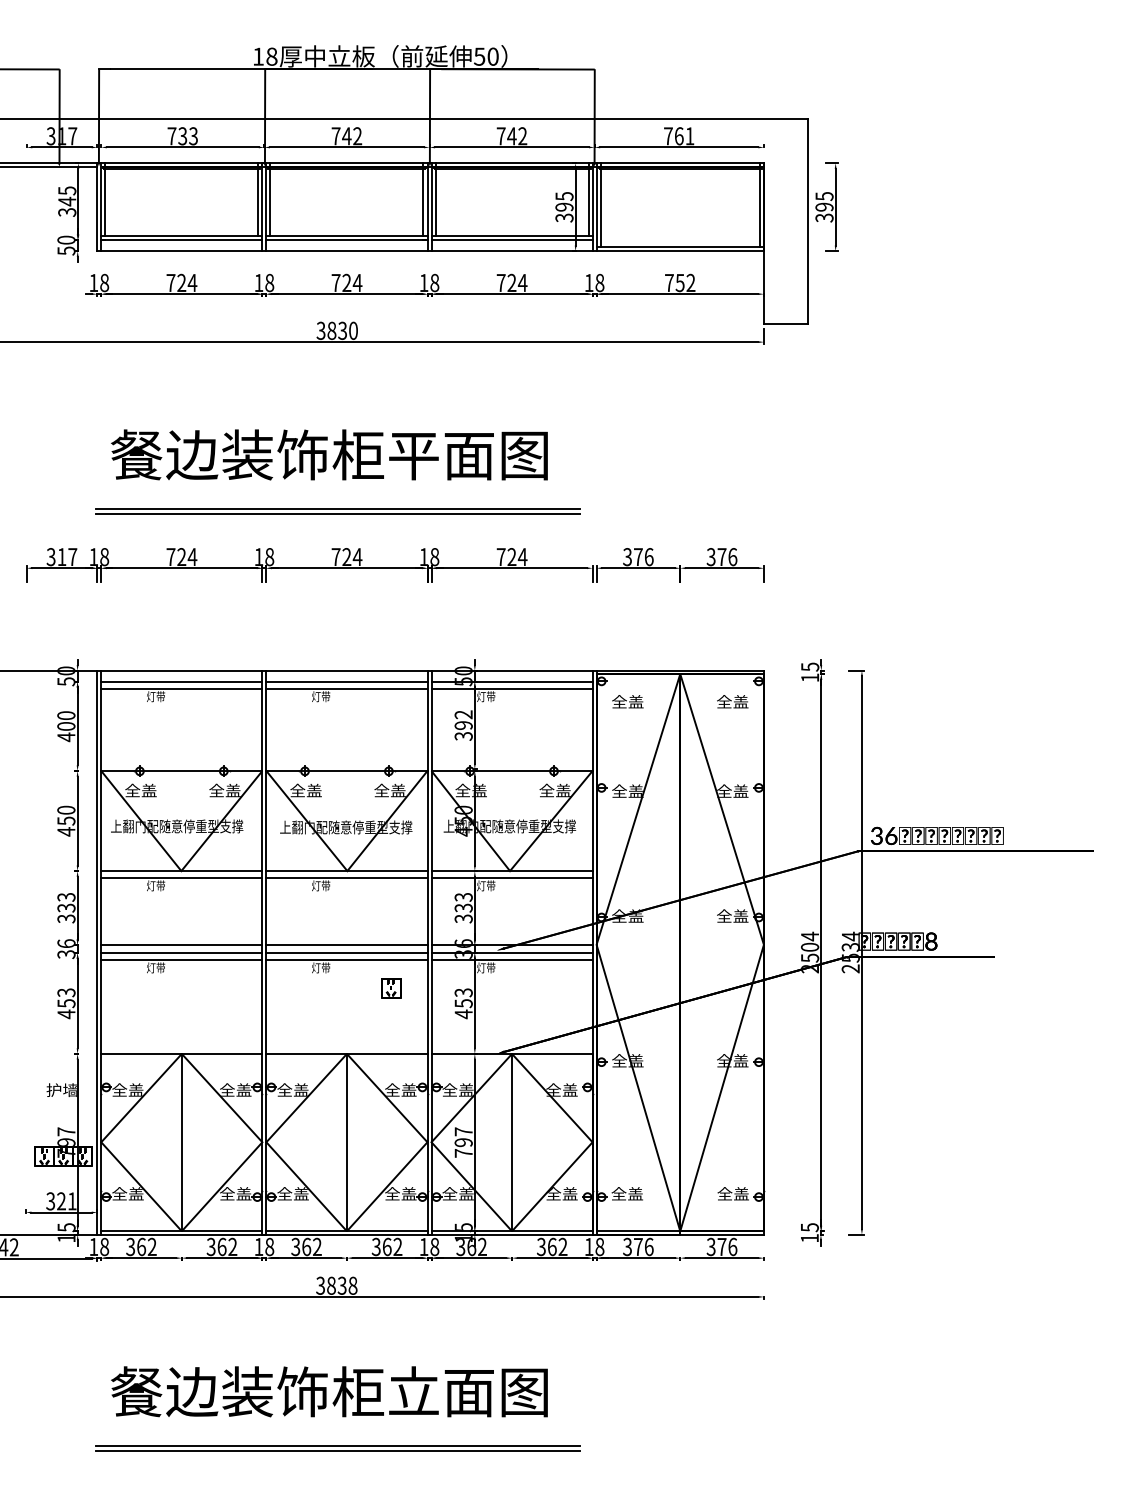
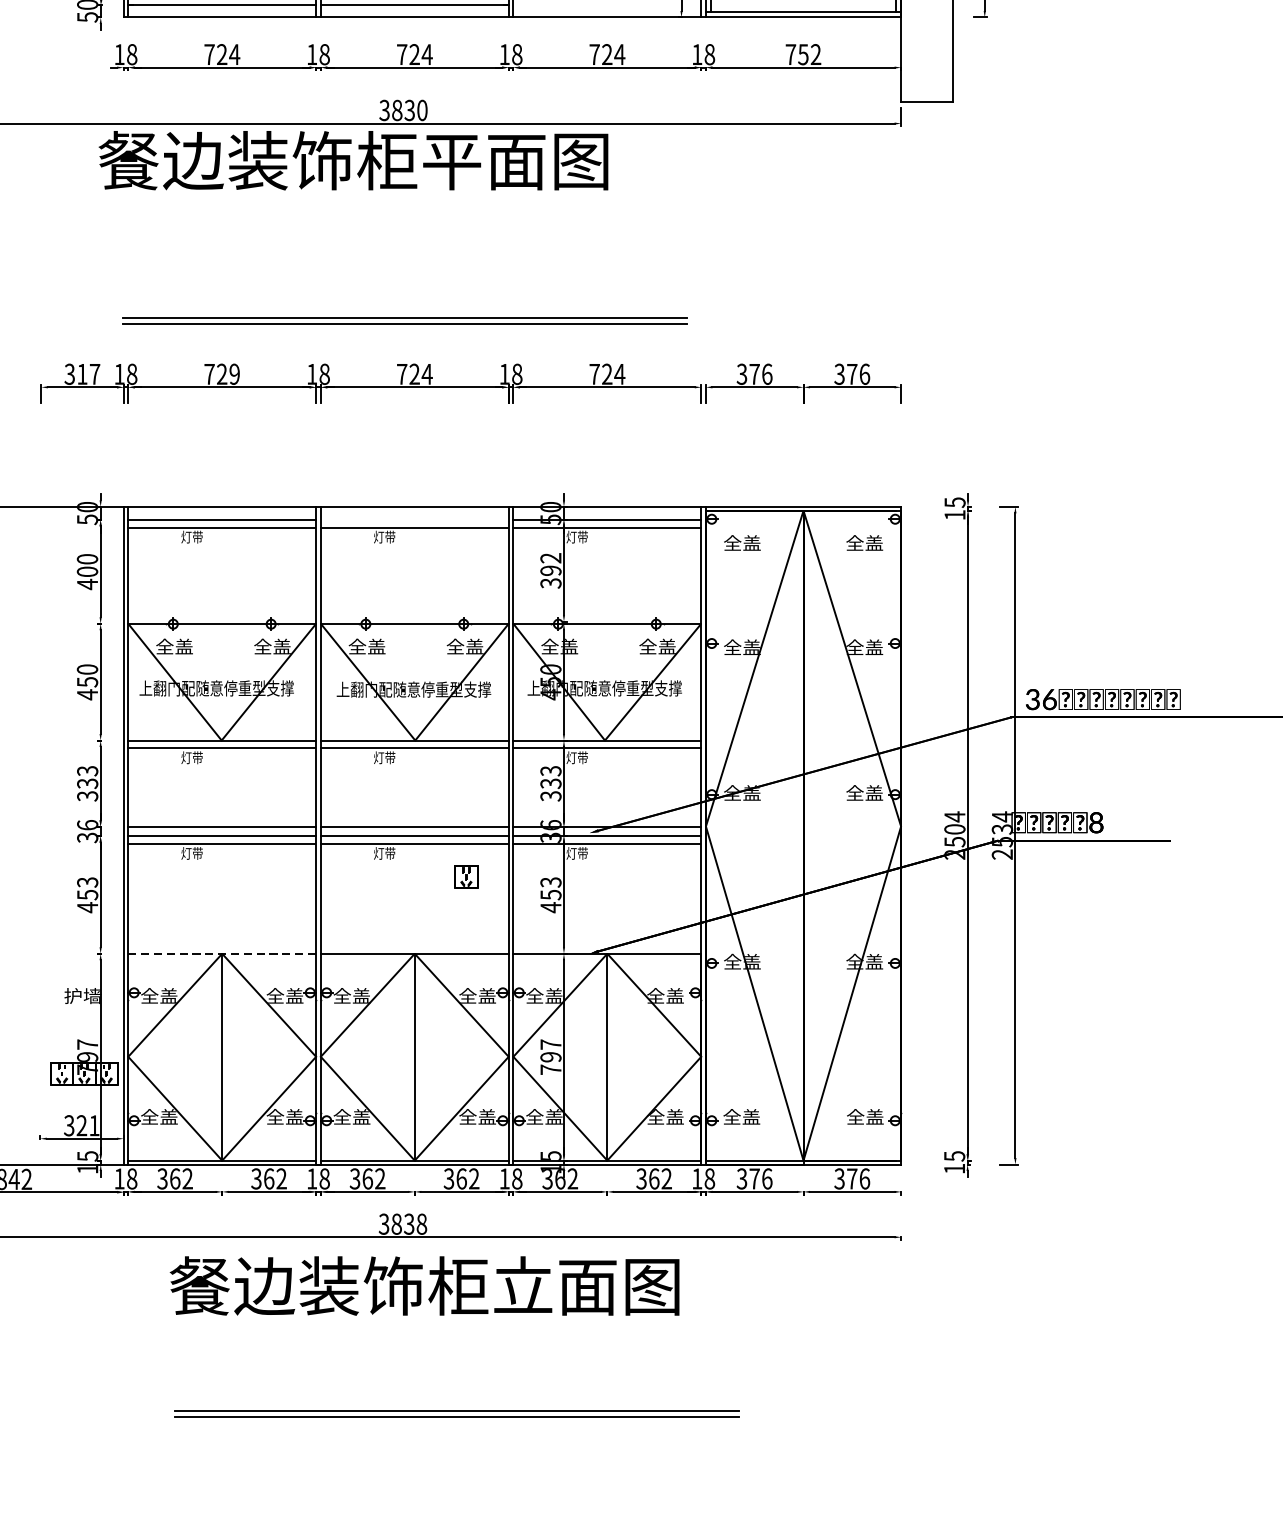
line: (511, 240) -> (606, 5), removed
text: (329, 454) -> (353, 160), moved
text: (192, 557) -> (234, 374), 724 -> 729
line: (346, 681) -> (414, 519), removed
line: (181, 1053) -> (221, 953), solid -> dashed
text: (329, 1391) -> (424, 1285), moved
part: (337, 1448) -> (456, 1413), moved

